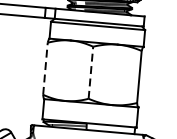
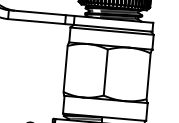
line: (45, 68) -> (65, 68), dashed -> solid
line: (90, 72) -> (105, 72), dashed -> solid

